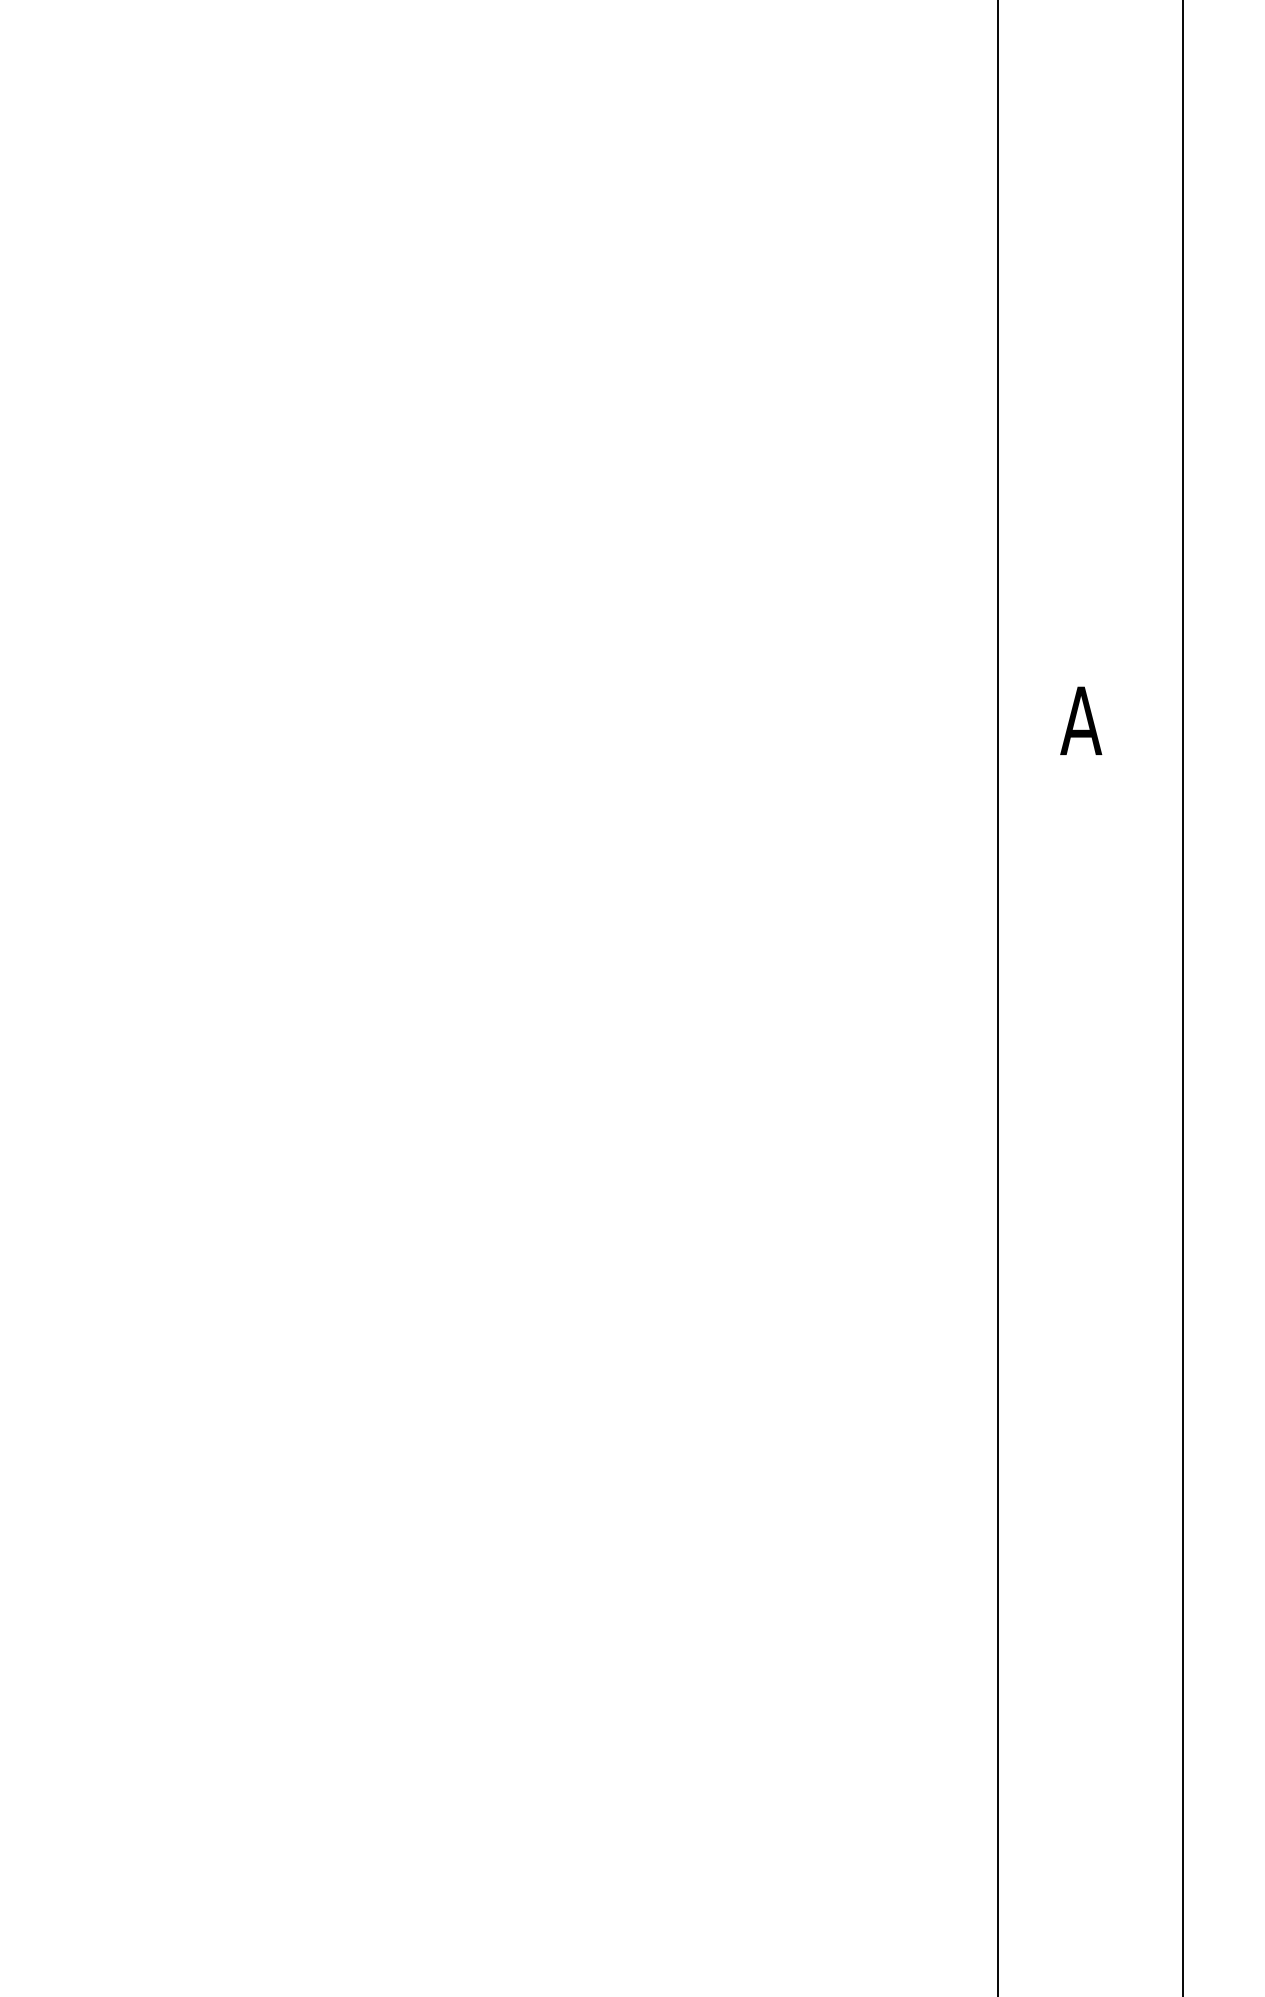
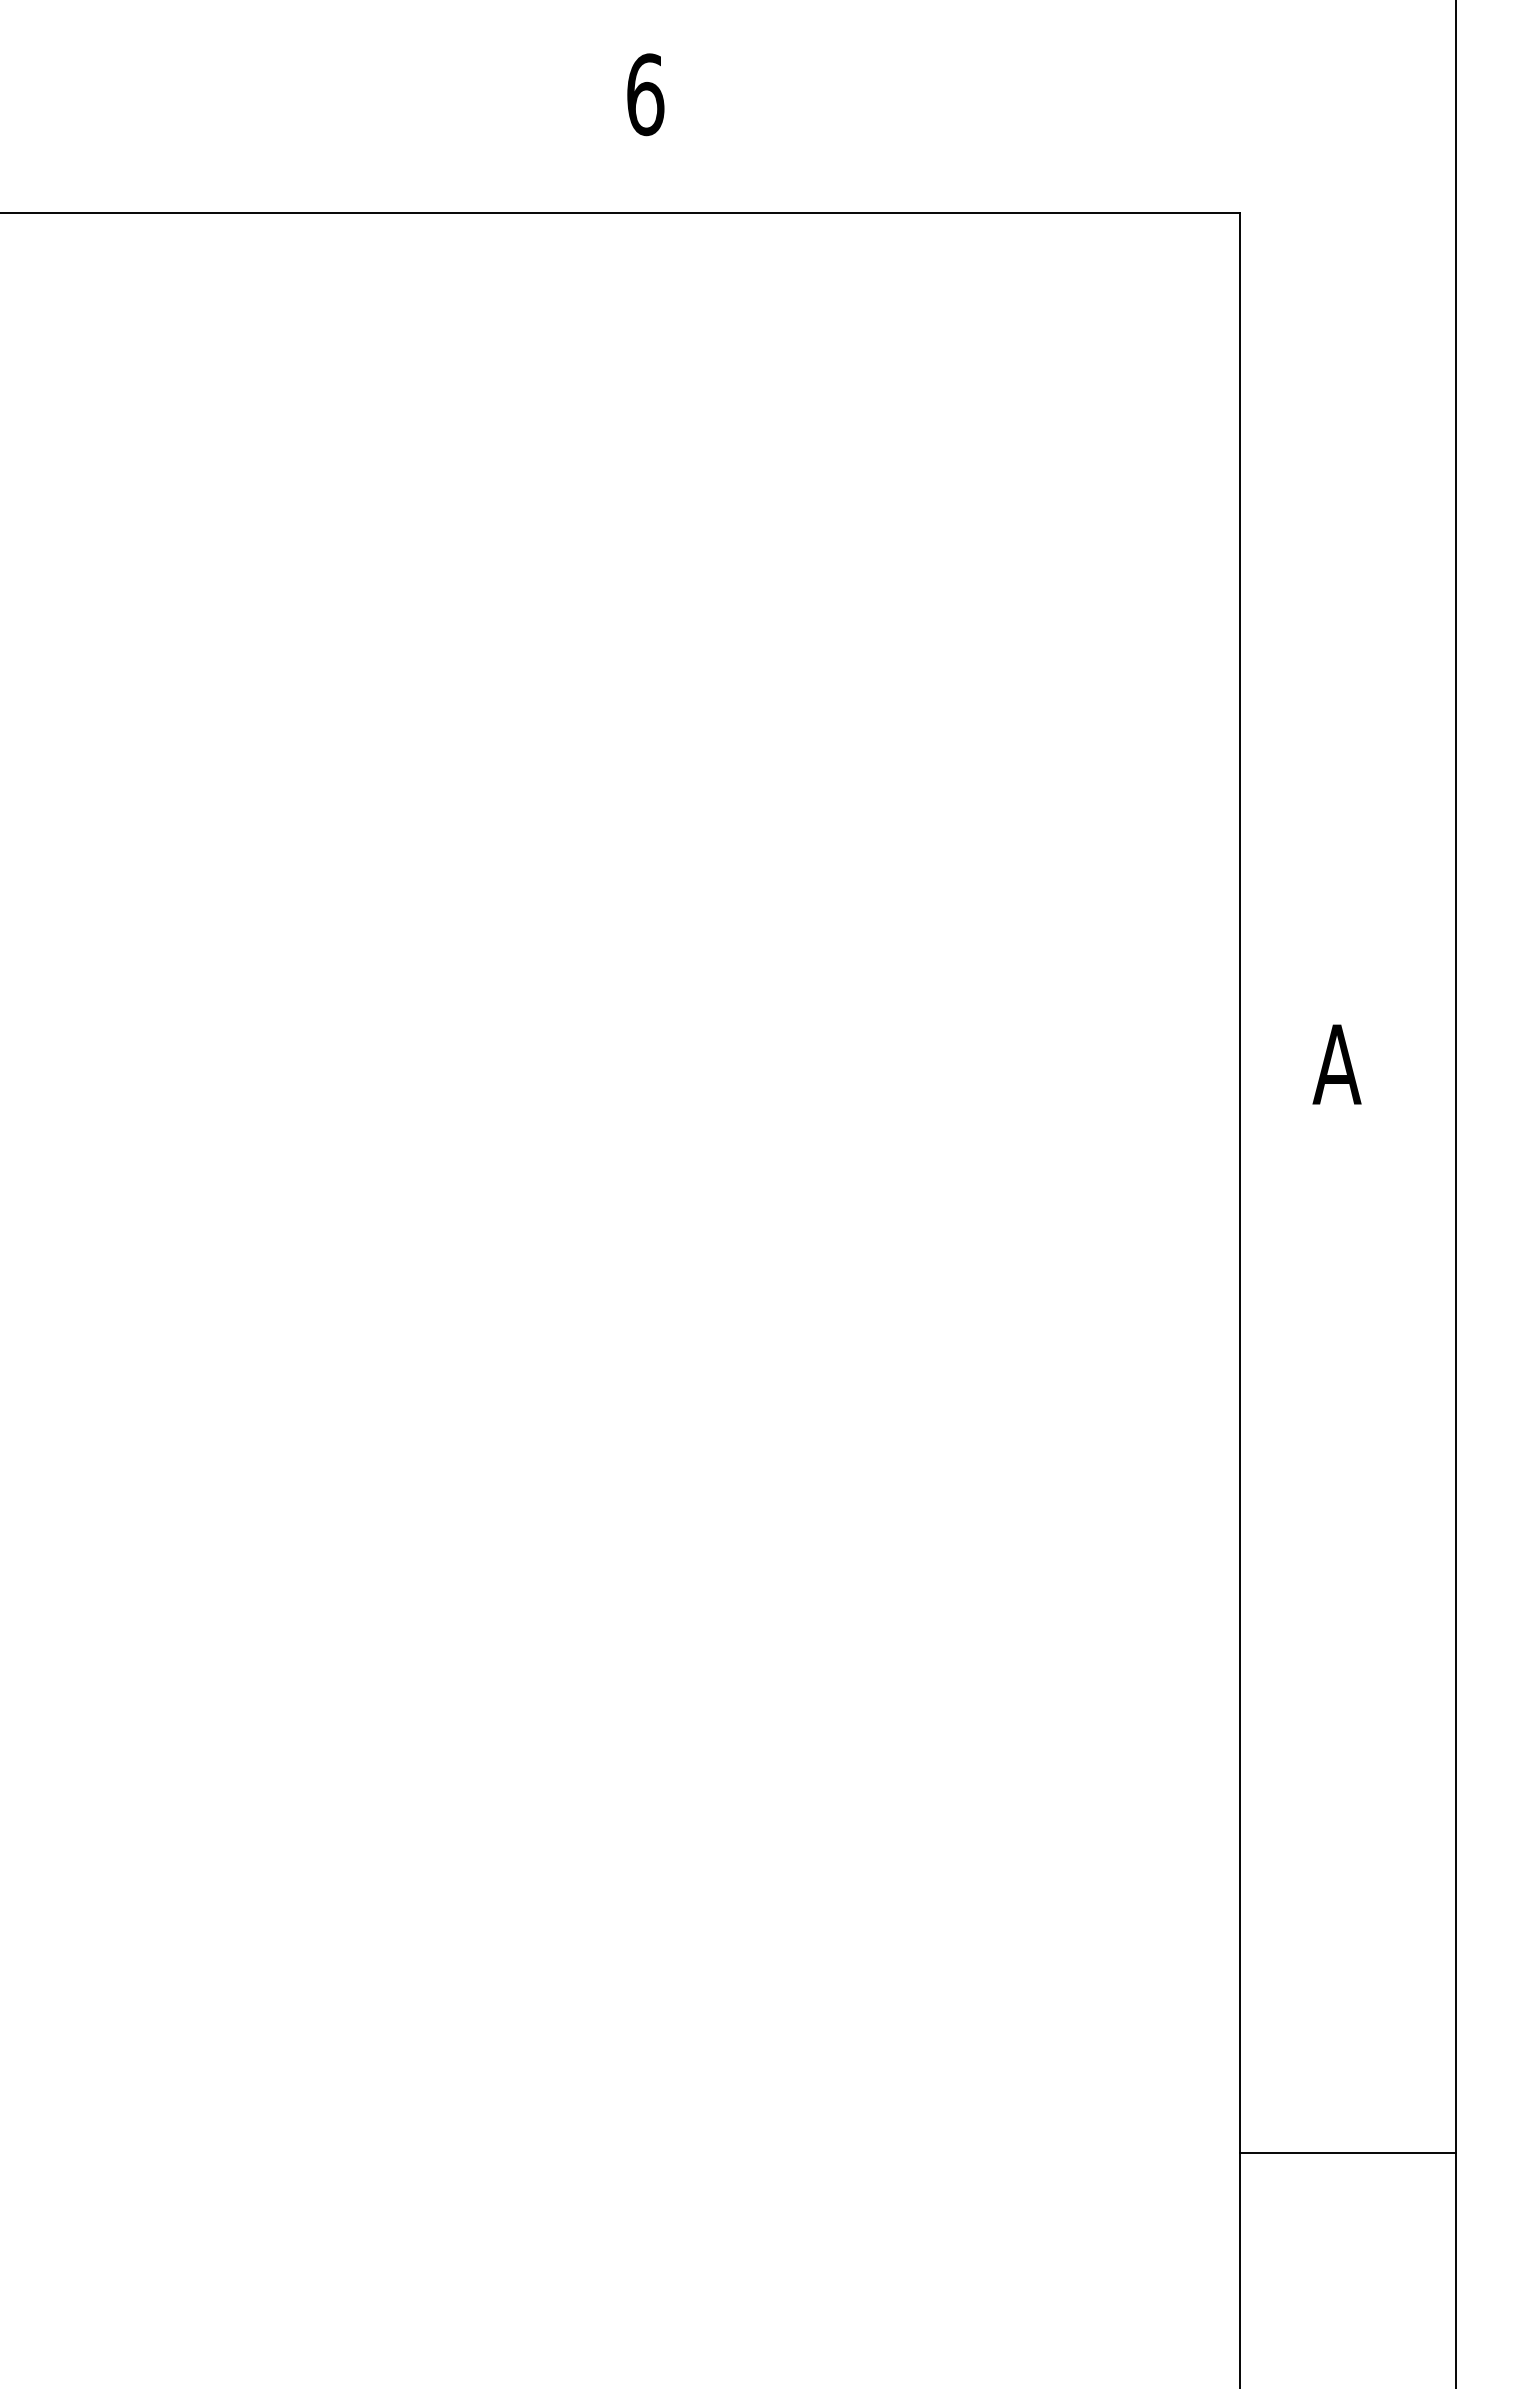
line: (1090, 1652) -> (1347, 2152), added

